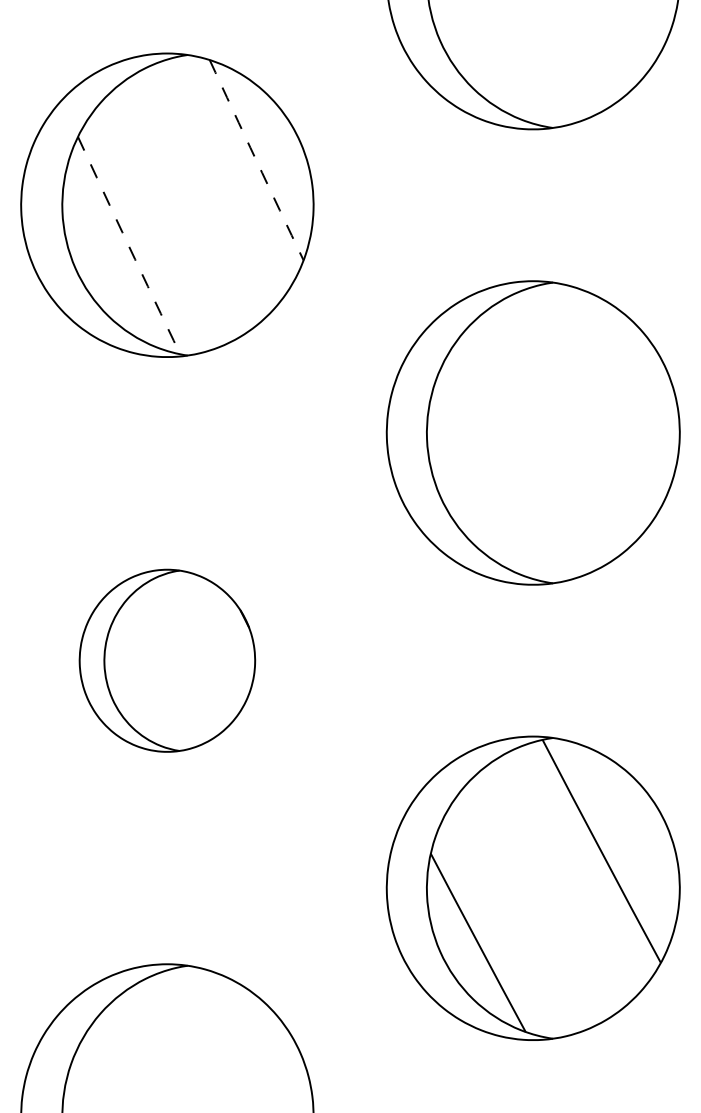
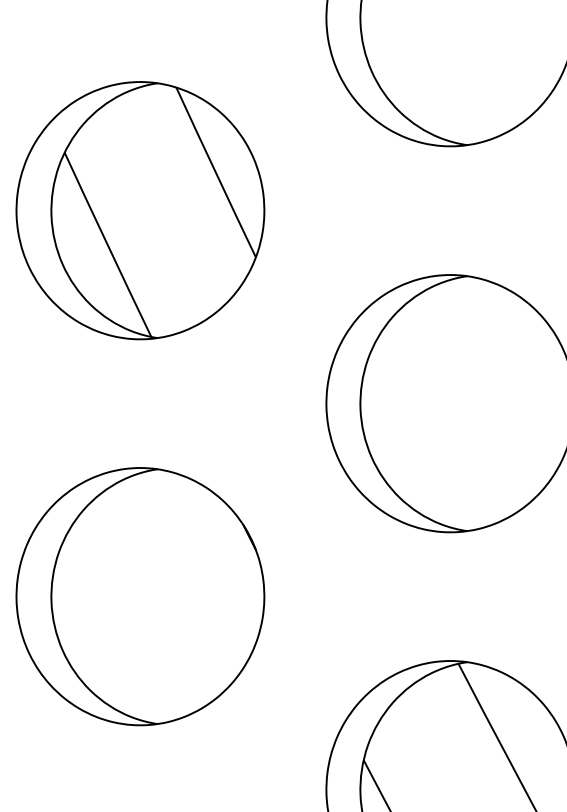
arc: (256, 160) -> (215, 172), dashed -> solid
arc: (128, 245) -> (107, 244), dashed -> solid
part: (167, 660) -> (140, 596), size x1.67

